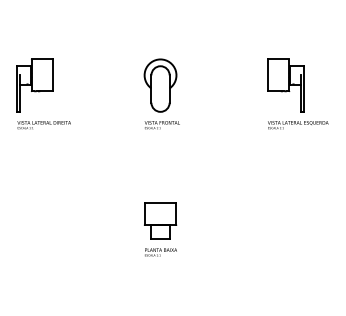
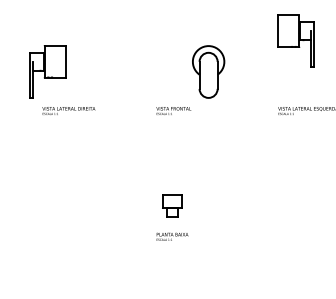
part: (160, 85) -> (208, 71), moved
part: (285, 85) -> (295, 41), moved
text: (43, 125) -> (68, 111), moved
part: (160, 220) -> (171, 205), size x0.6

